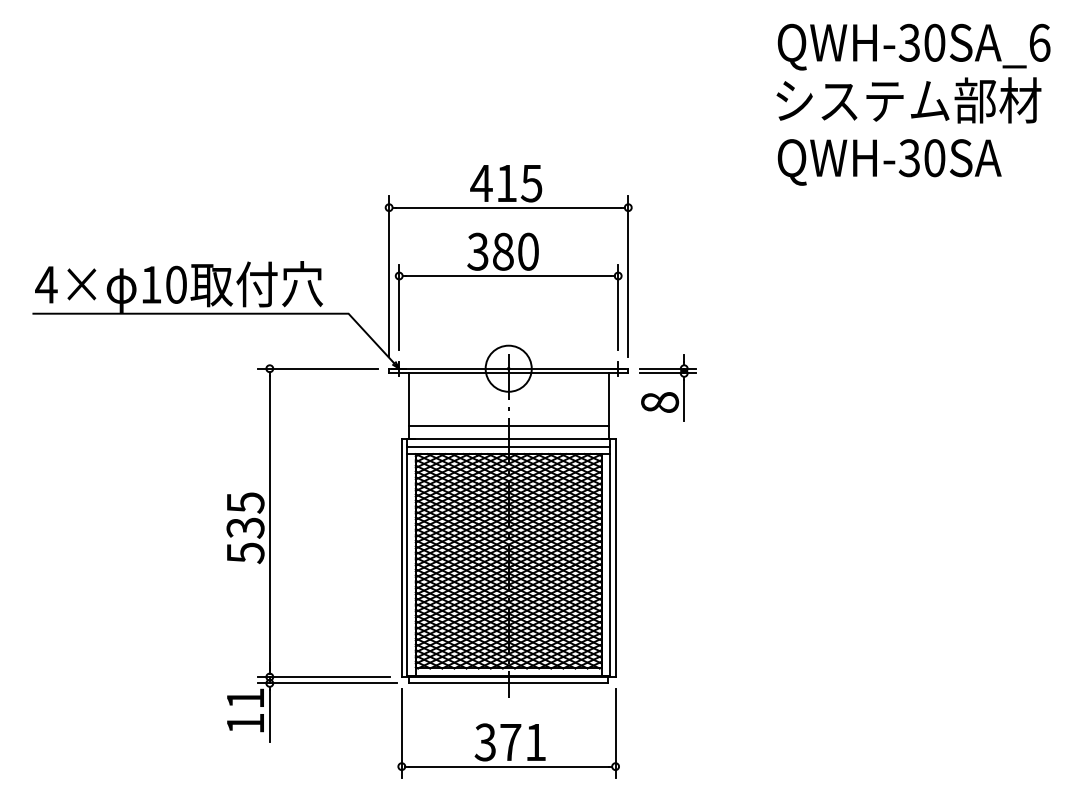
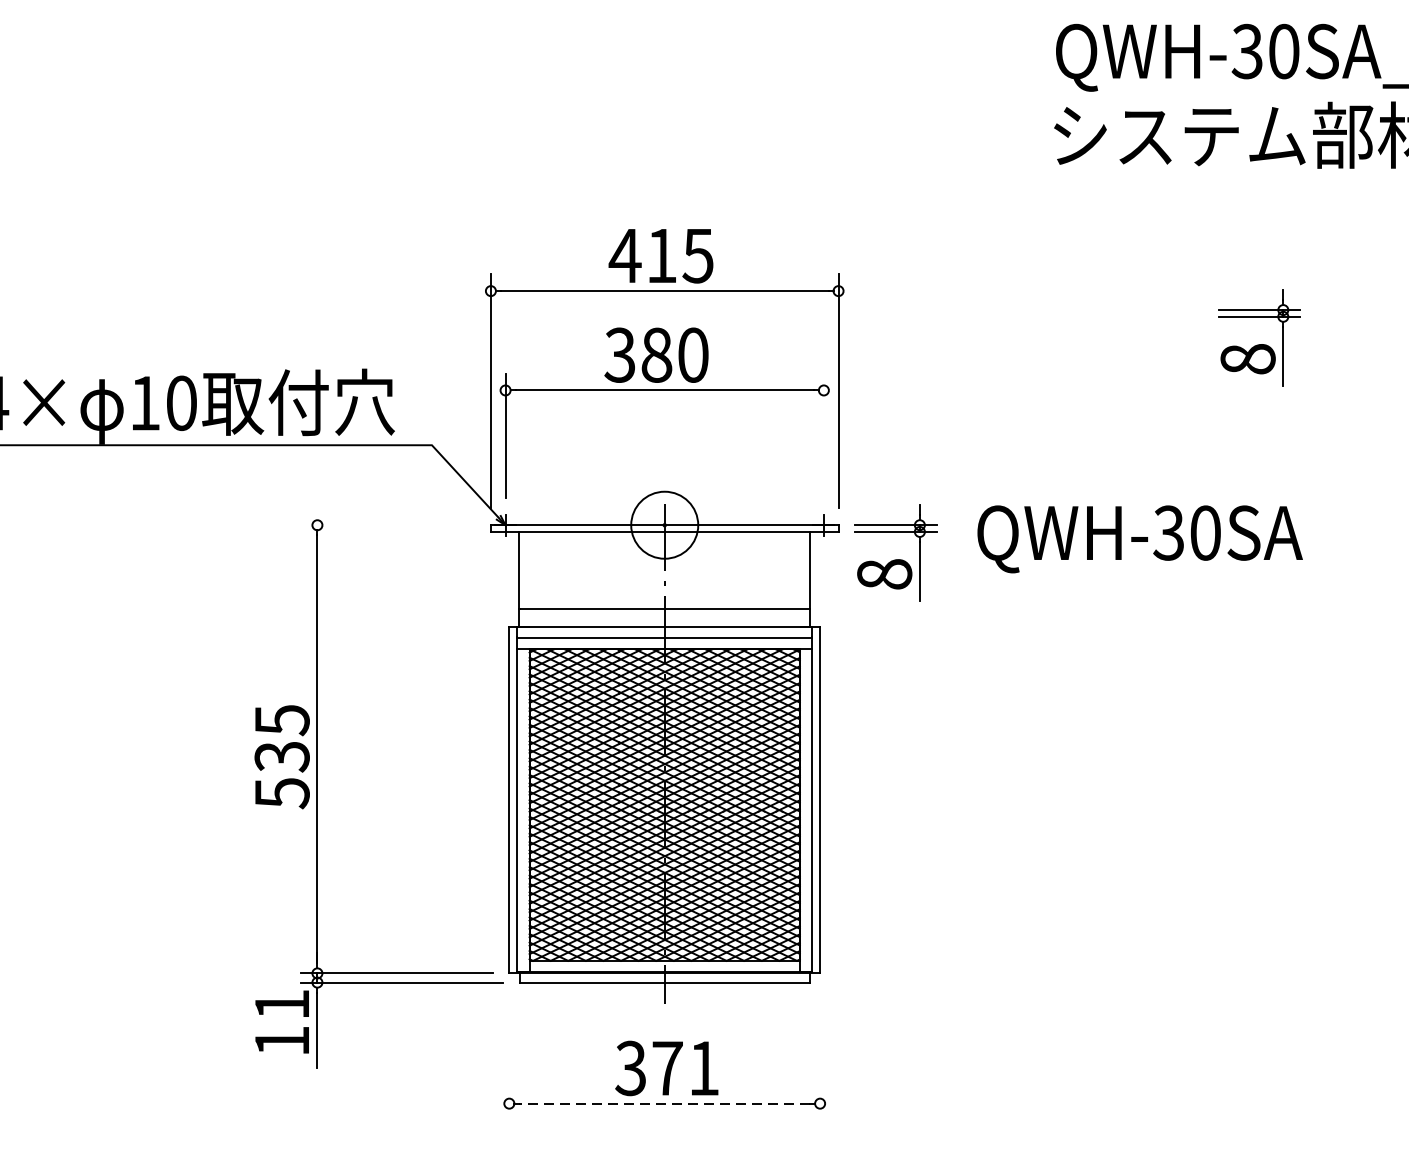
text: (889, 162) -> (1139, 539), moved
part: (917, 239) -> (1258, 337), added
line: (618, 307) -> (824, 436), removed
line: (317, 368) -> (386, 524), removed
line: (401, 733) -> (508, 1055), removed
line: (615, 733) -> (819, 1055), removed
line: (508, 766) -> (664, 1103), solid -> dashed

